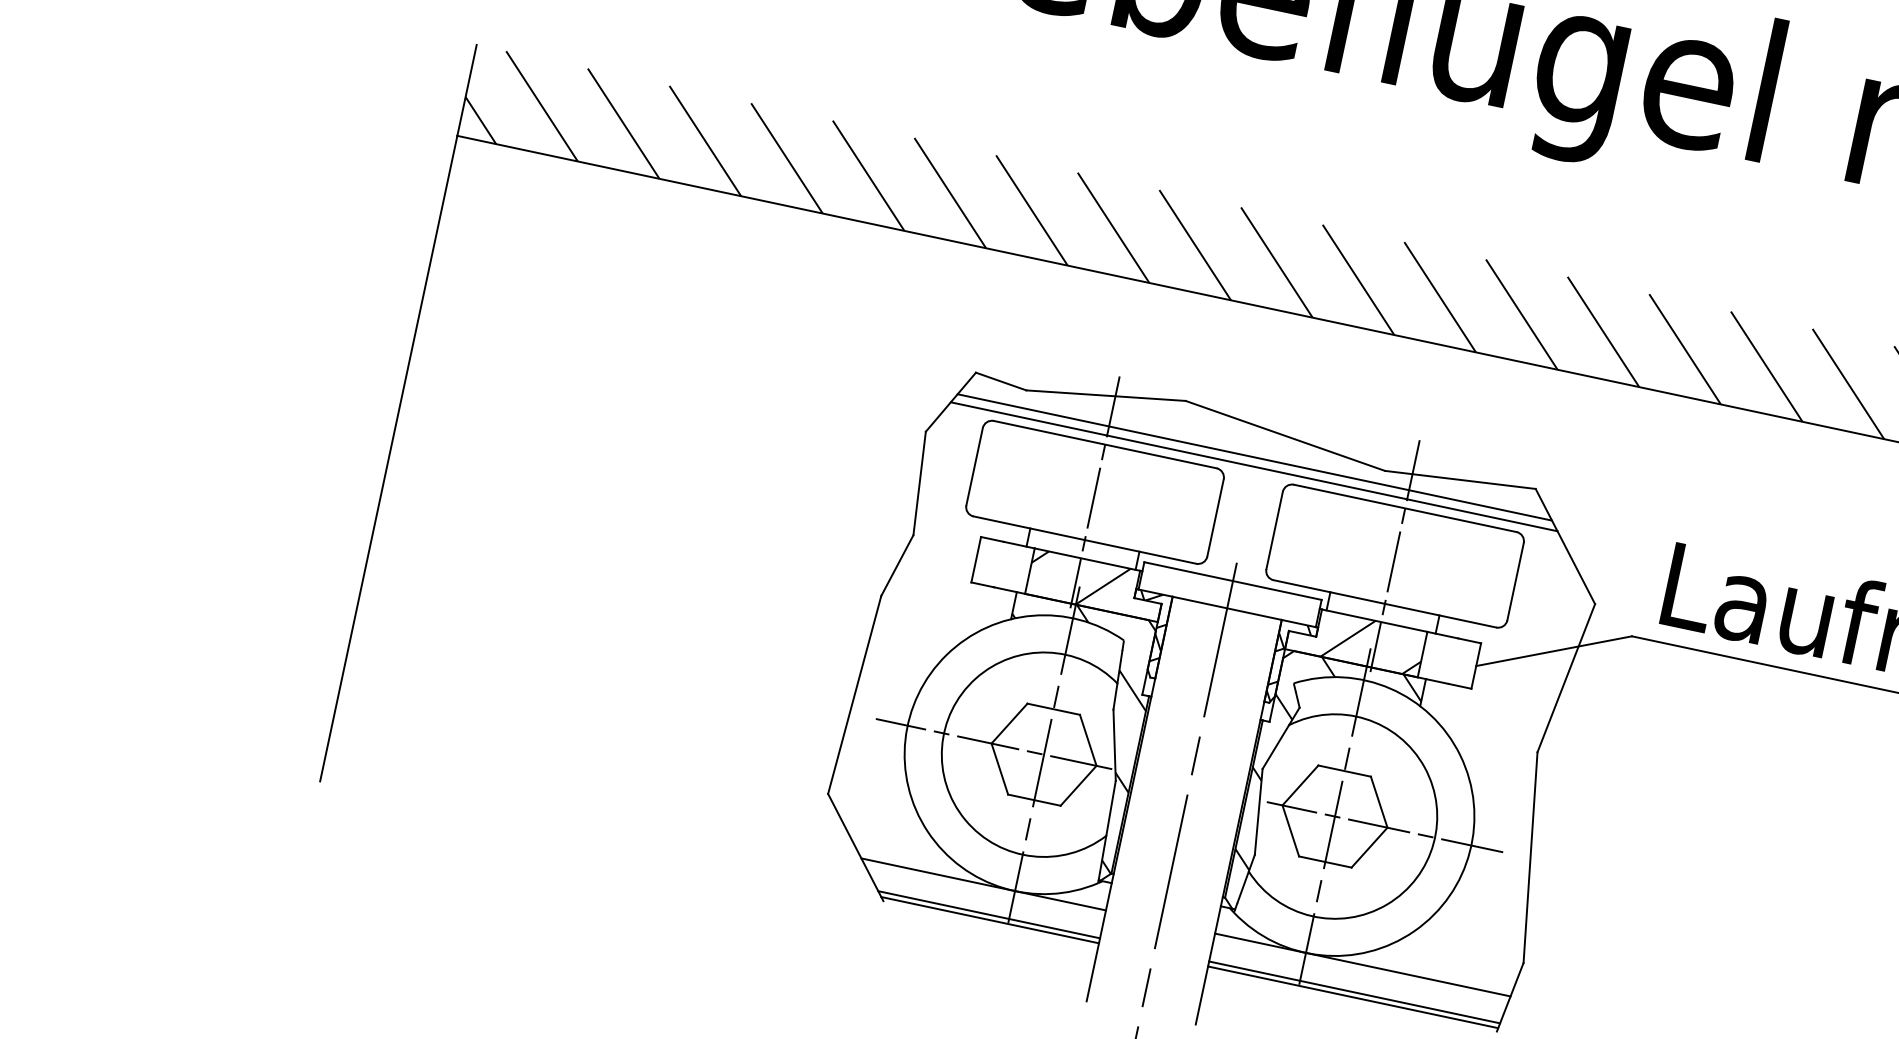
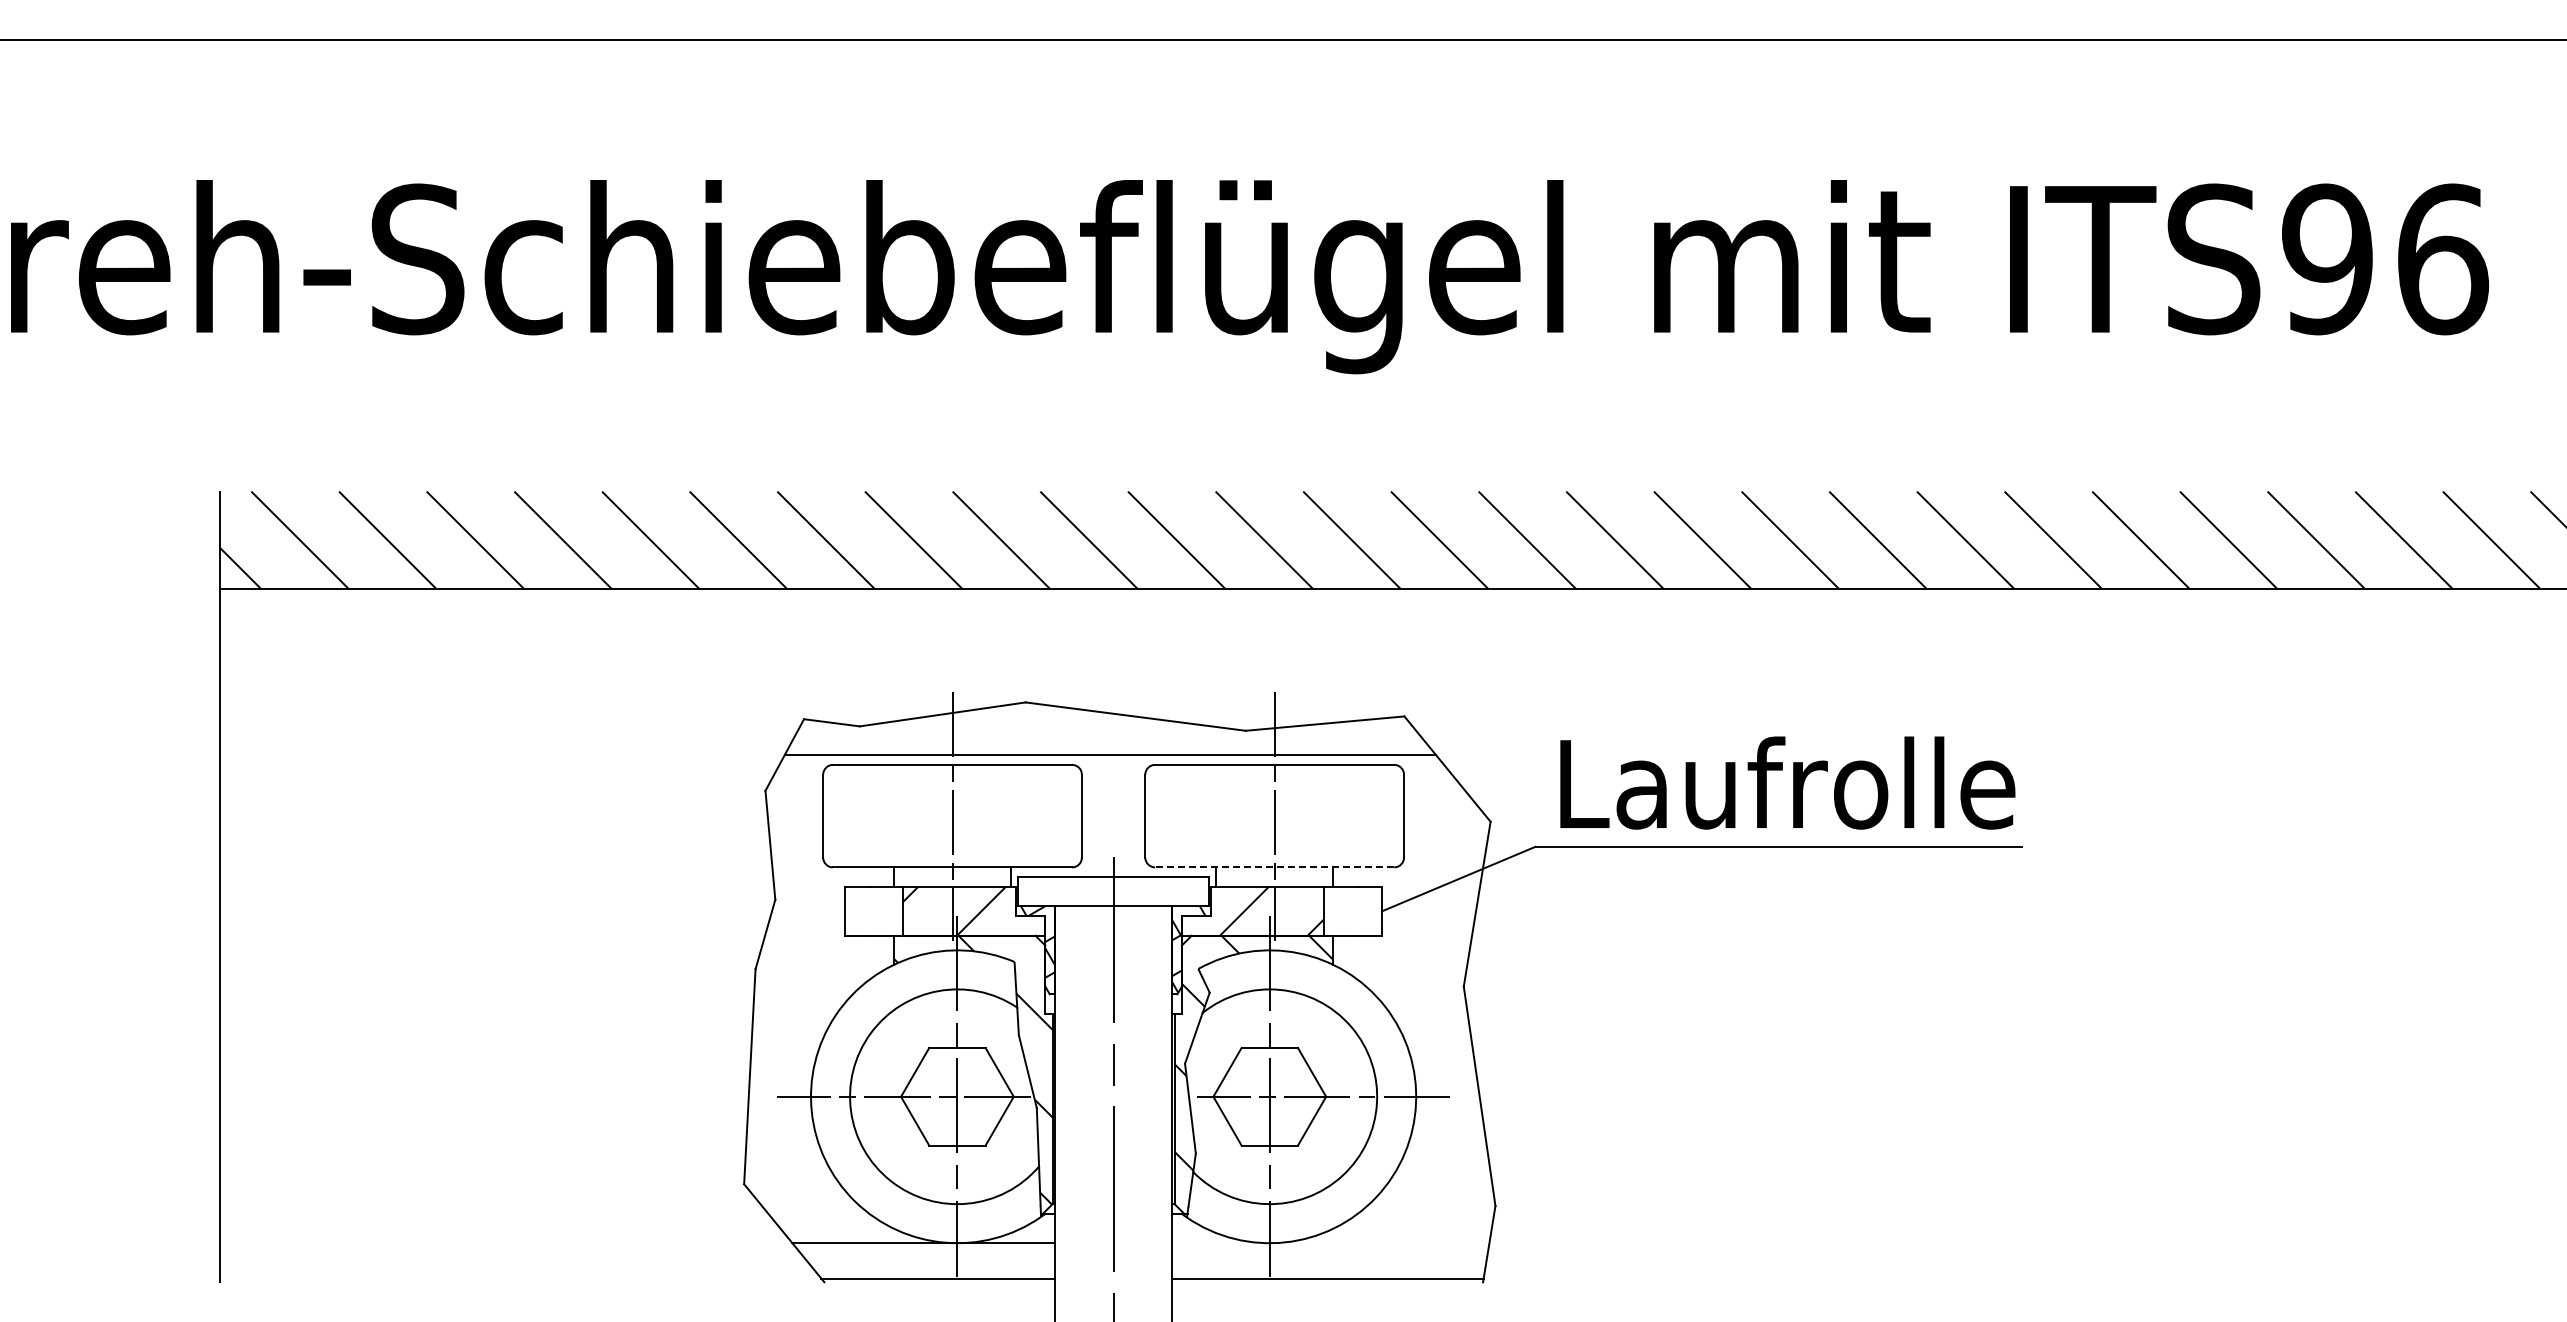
line: (1254, 457) -> (1108, 745), removed
line: (1384, 603) -> (1274, 867), solid -> dashed
line: (988, 914) -> (935, 1273), removed
line: (1362, 965) -> (1330, 1243), removed
line: (1354, 992) -> (1328, 1273), removed

